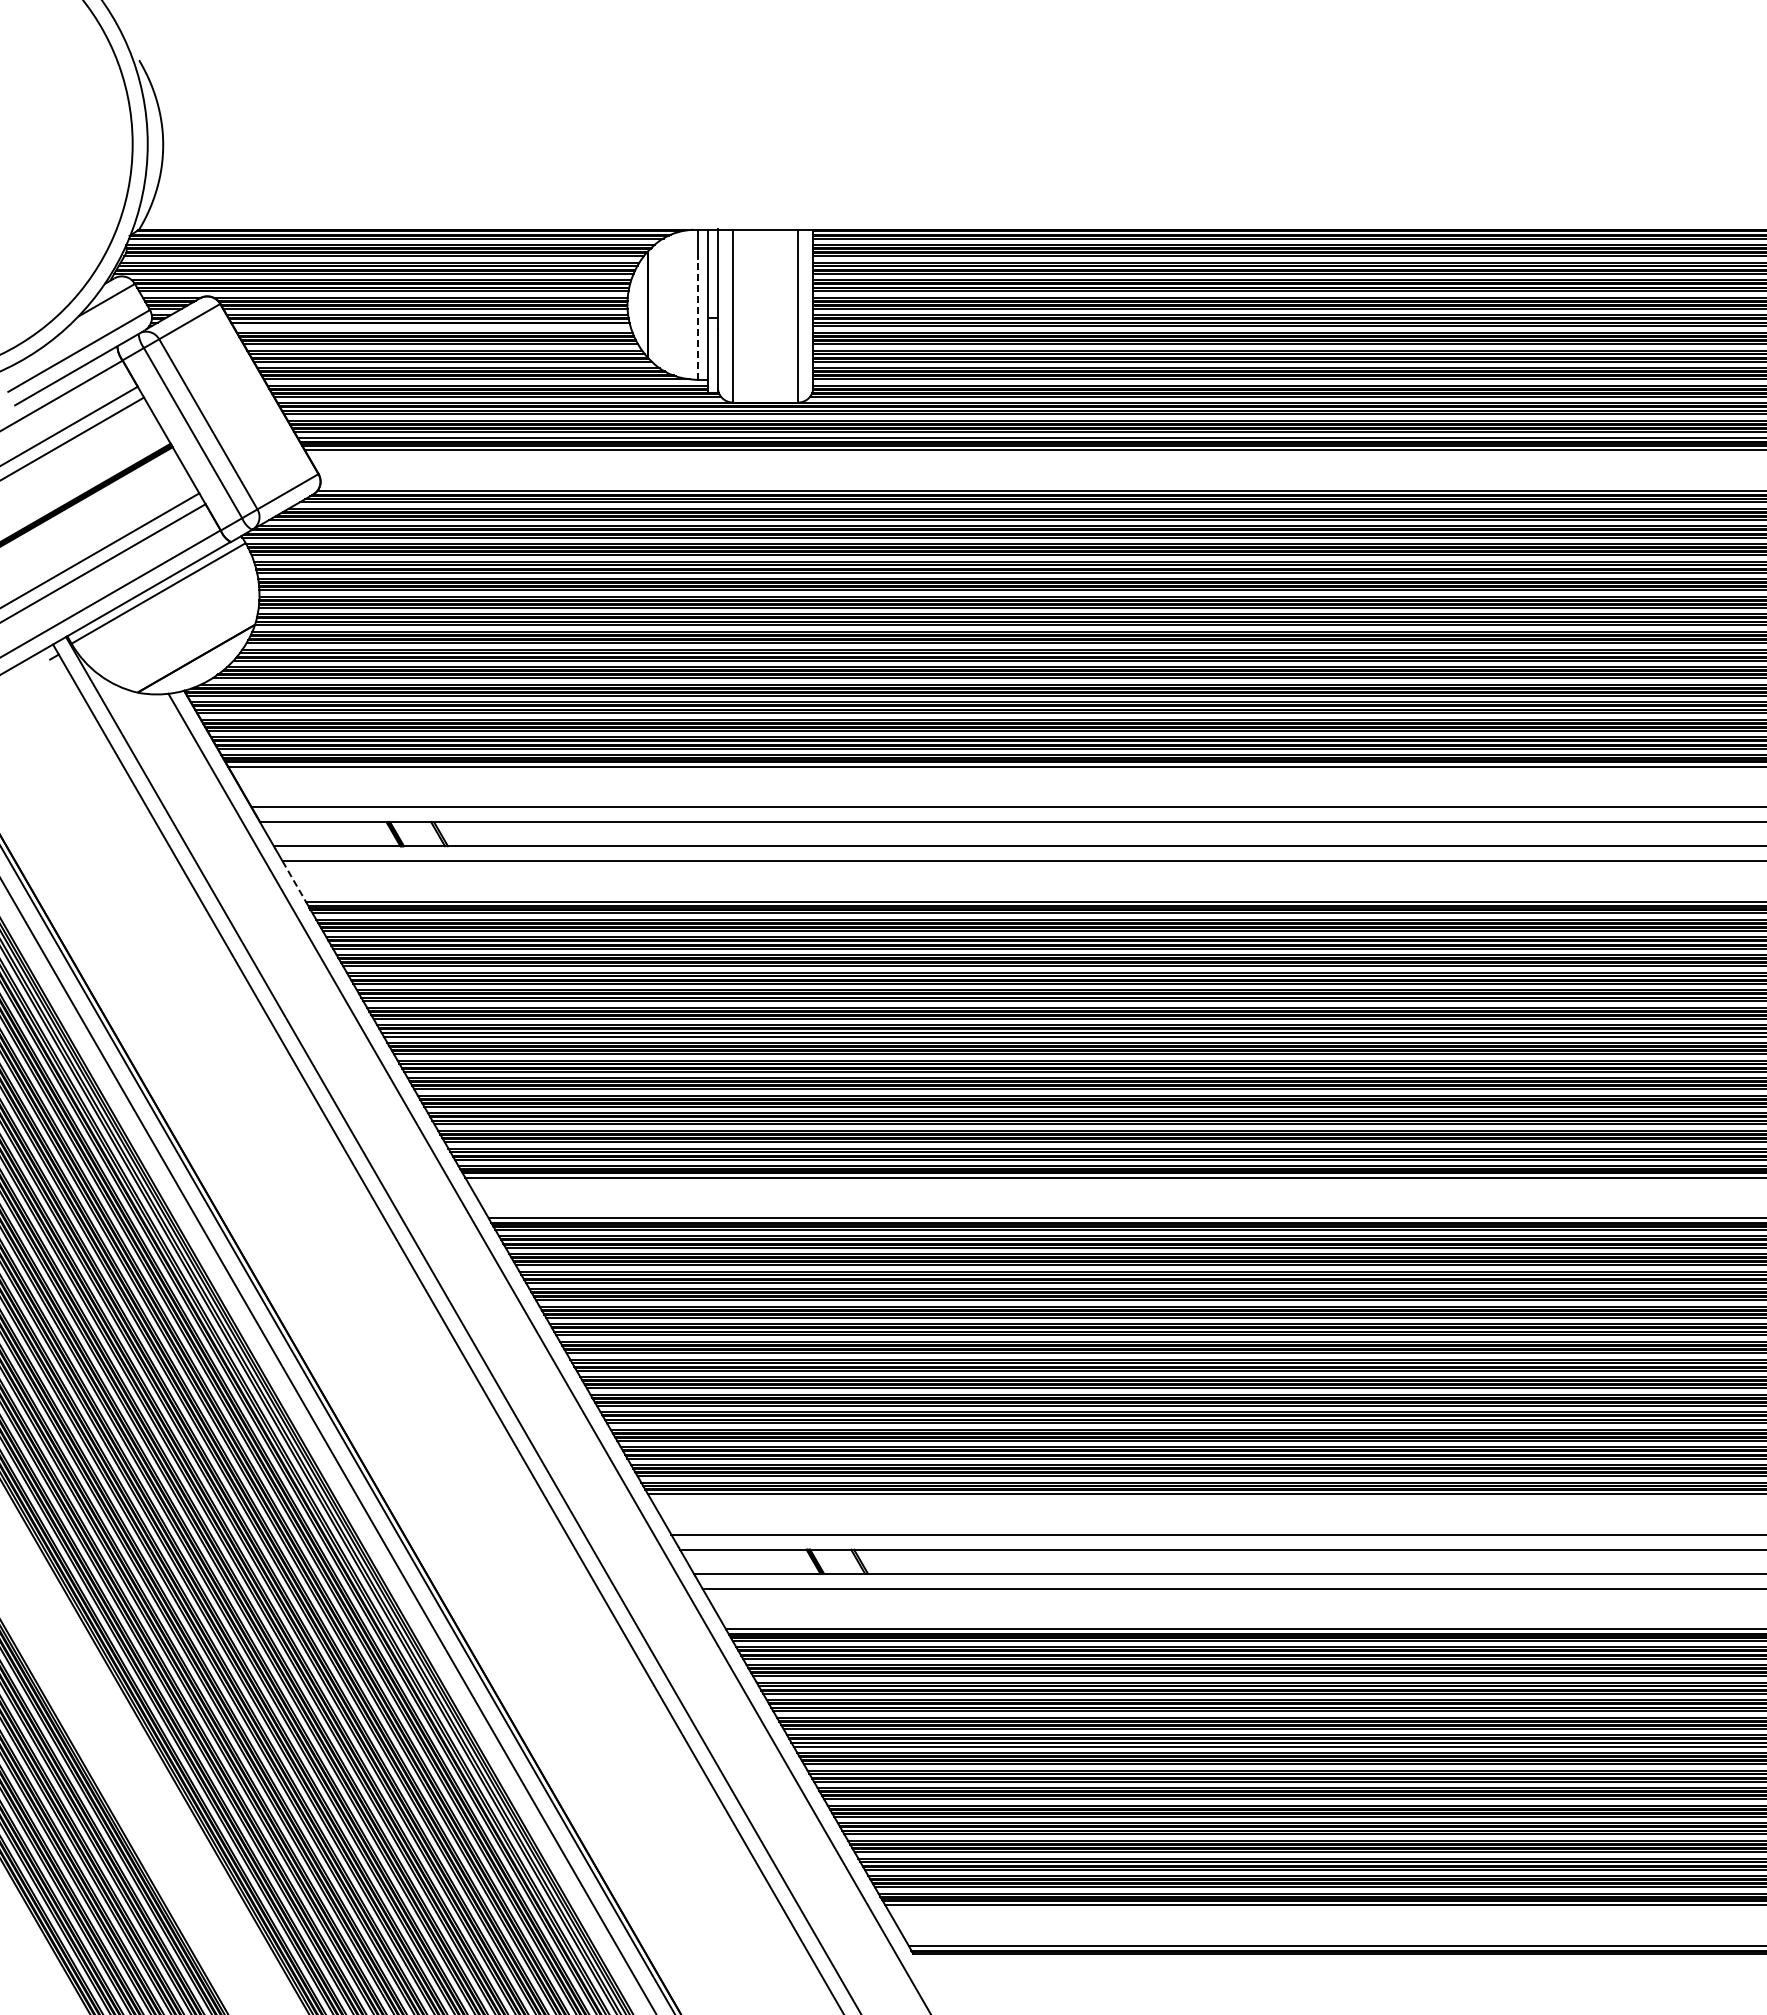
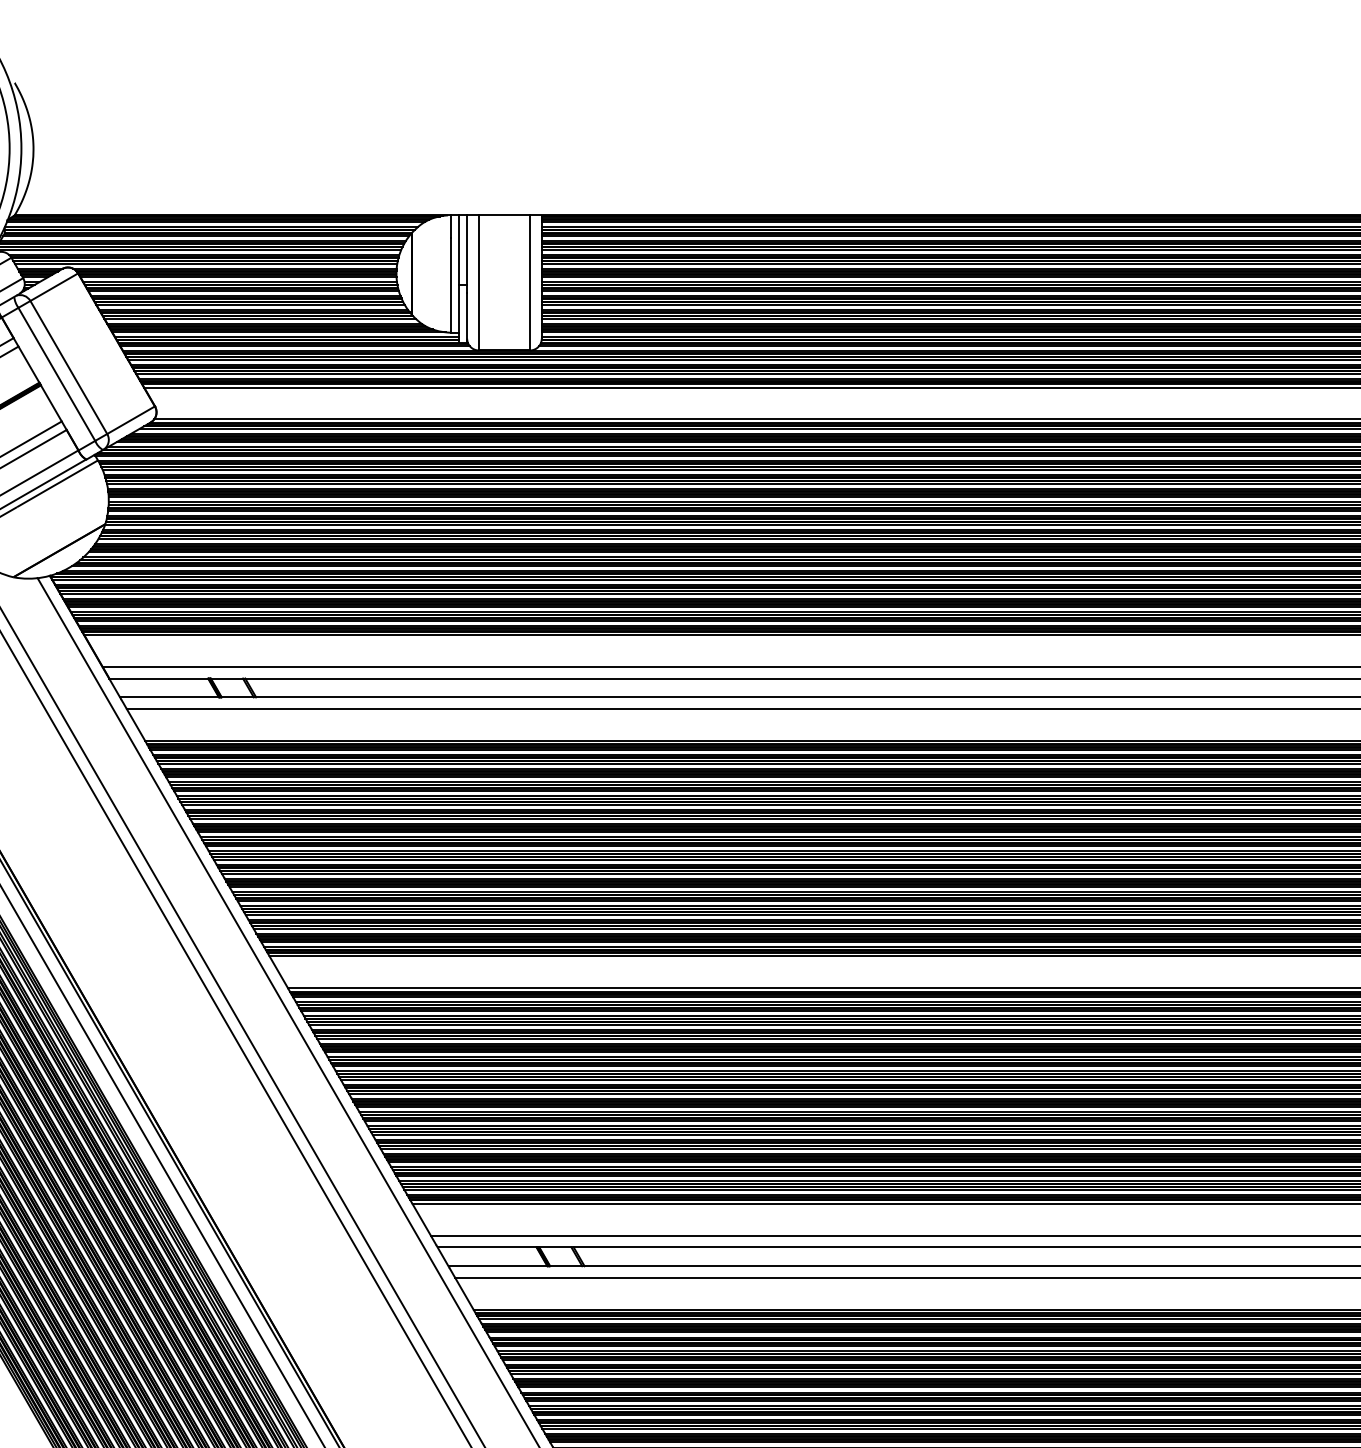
line: (697, 319) -> (451, 285), dashed -> solid
line: (431, 326) -> (243, 291), added
line: (294, 881) -> (136, 724), dashed -> solid

